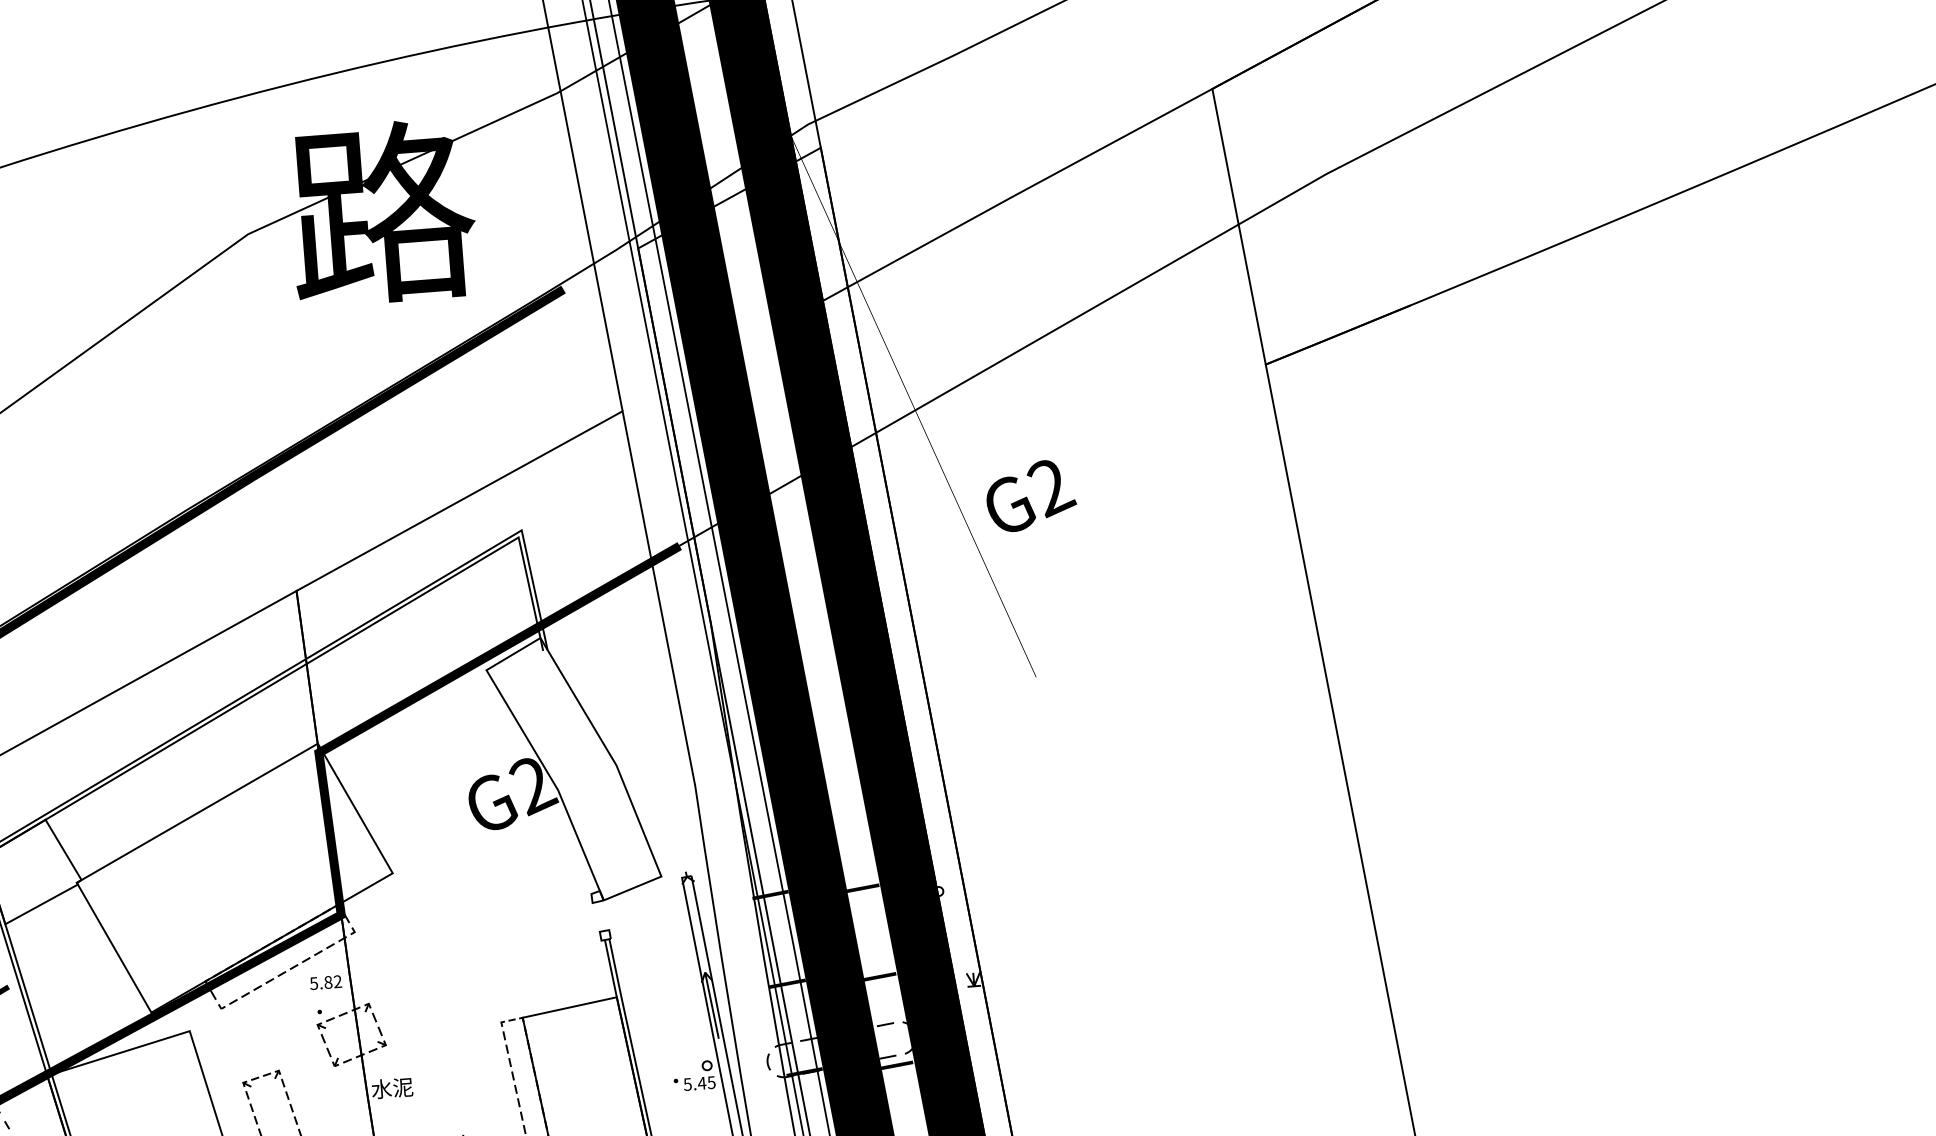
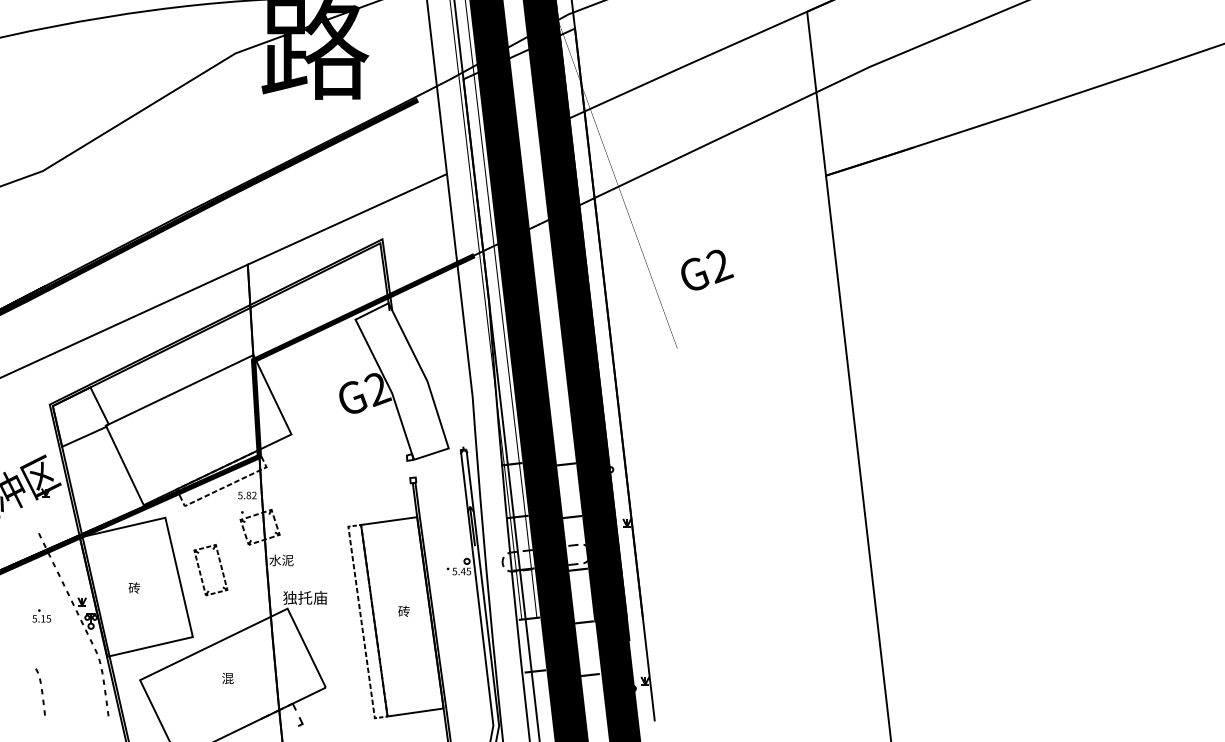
text: (1030, 494) -> (707, 269), moved

